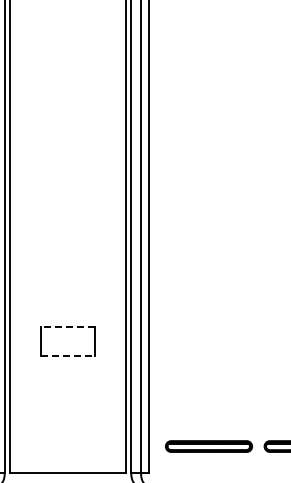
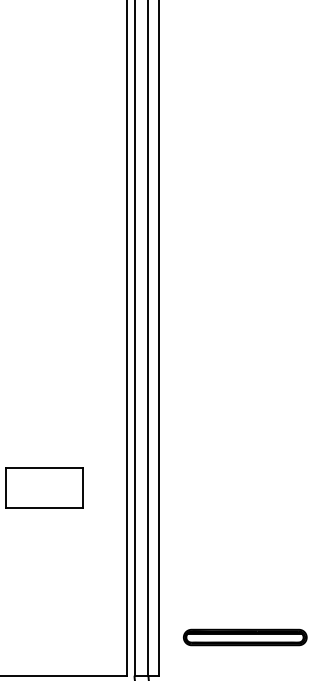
line: (68, 327) -> (45, 467), dashed -> solid
line: (68, 355) -> (45, 507), dashed -> solid

